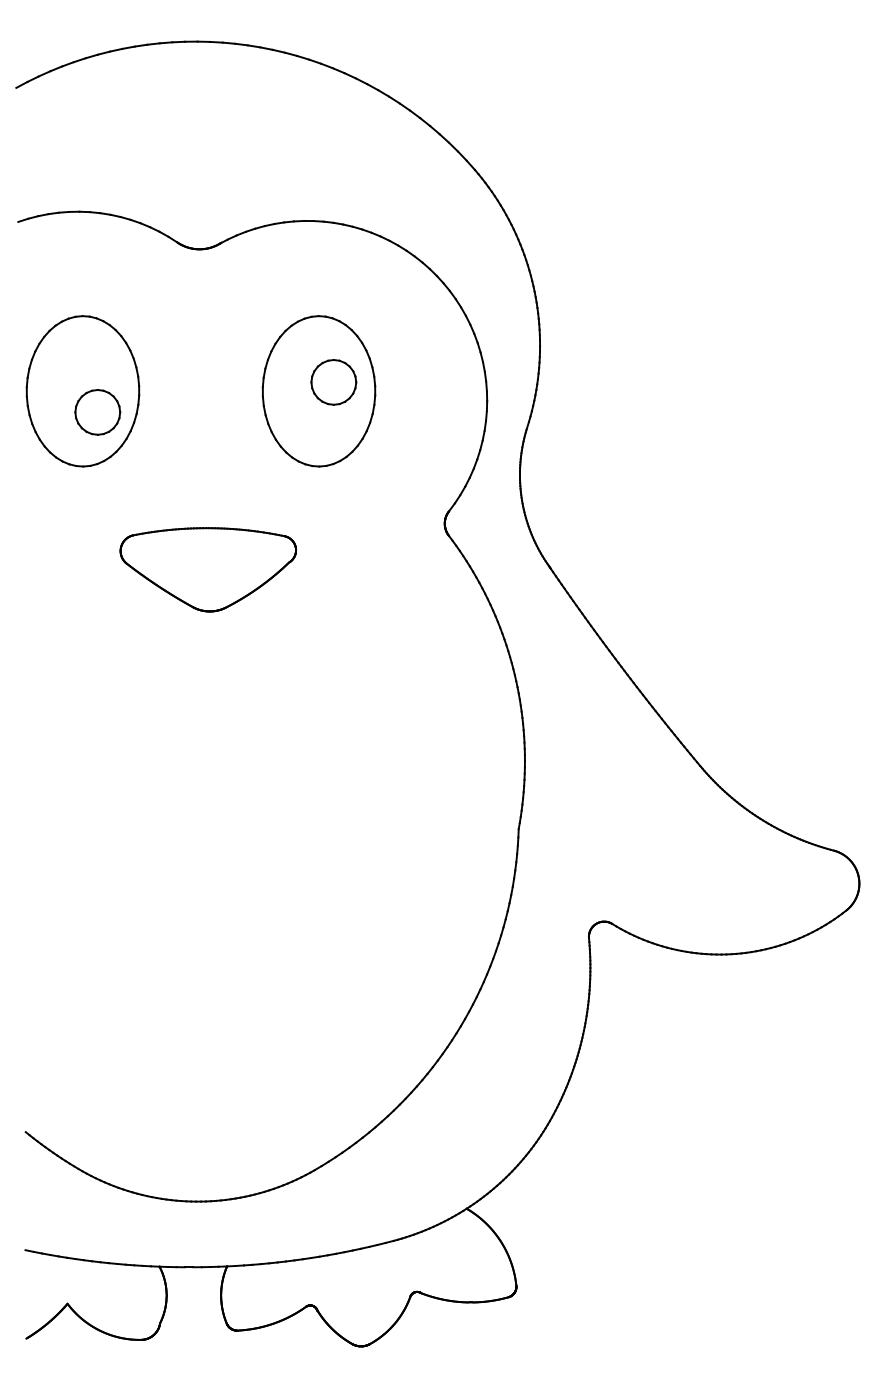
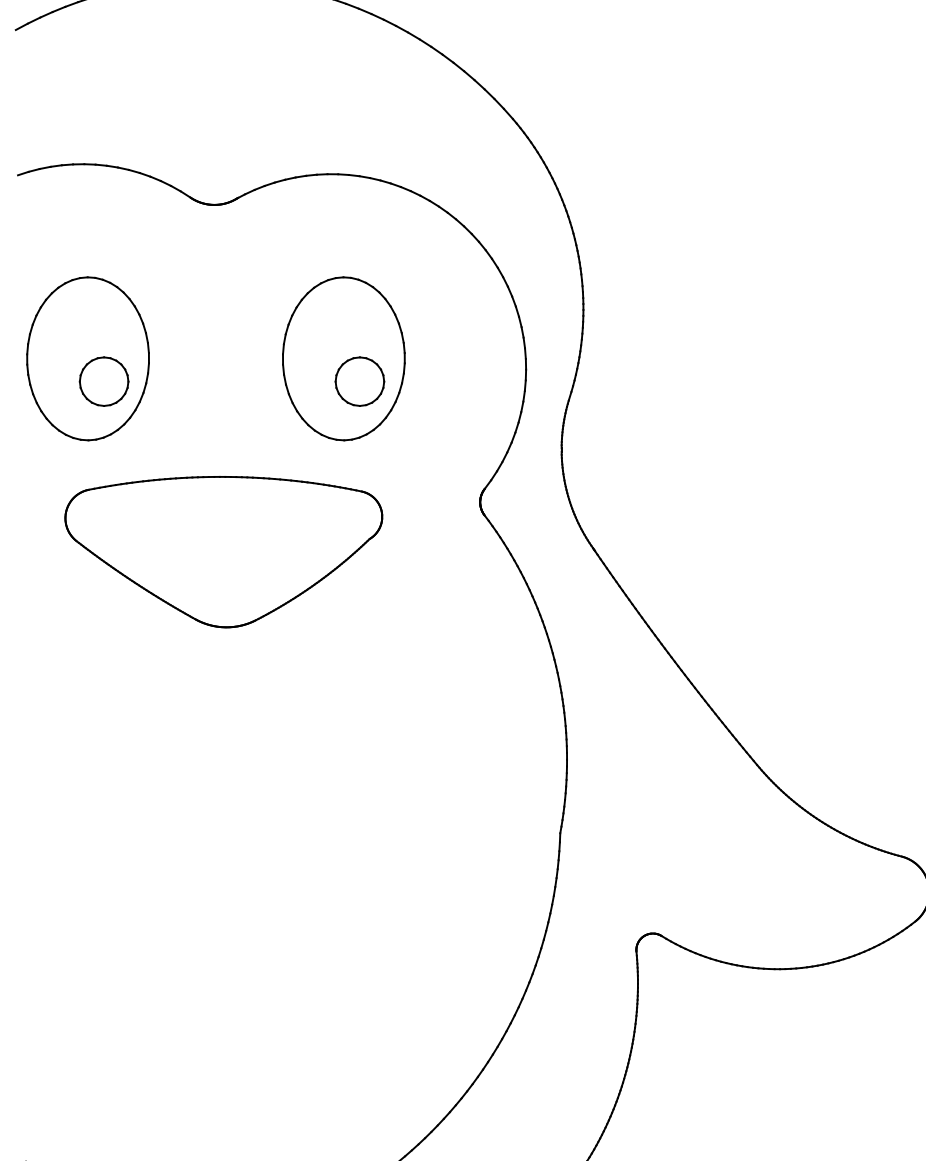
part: (333, 382) -> (359, 381), moved
part: (208, 569) -> (224, 551), size x1.67

